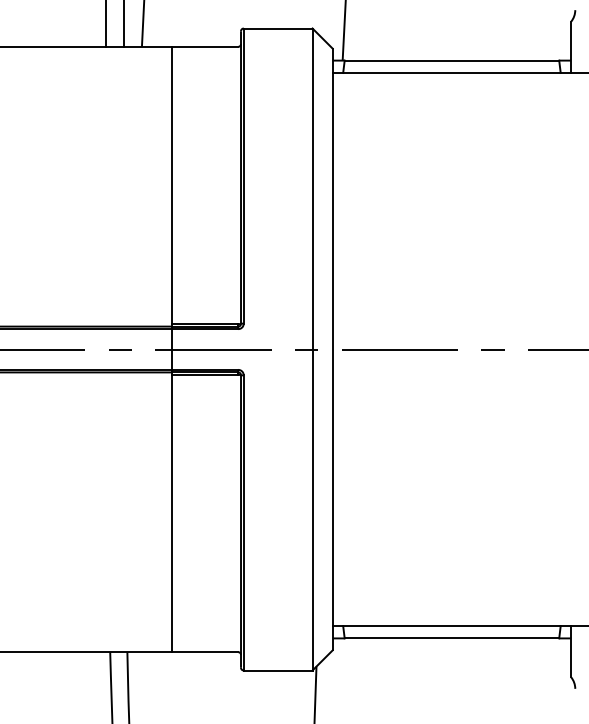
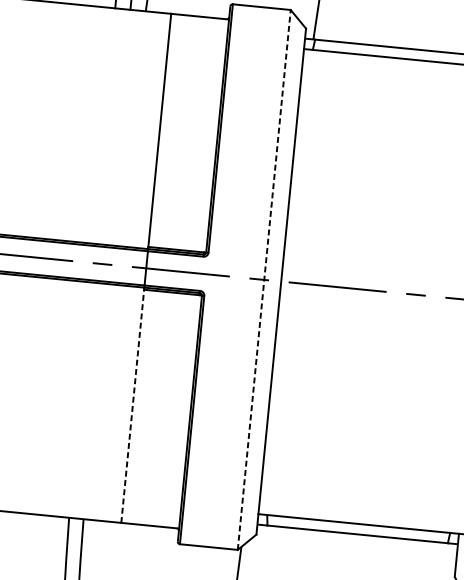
line: (312, 349) -> (264, 279), solid -> dashed
line: (172, 513) -> (132, 406), solid -> dashed

